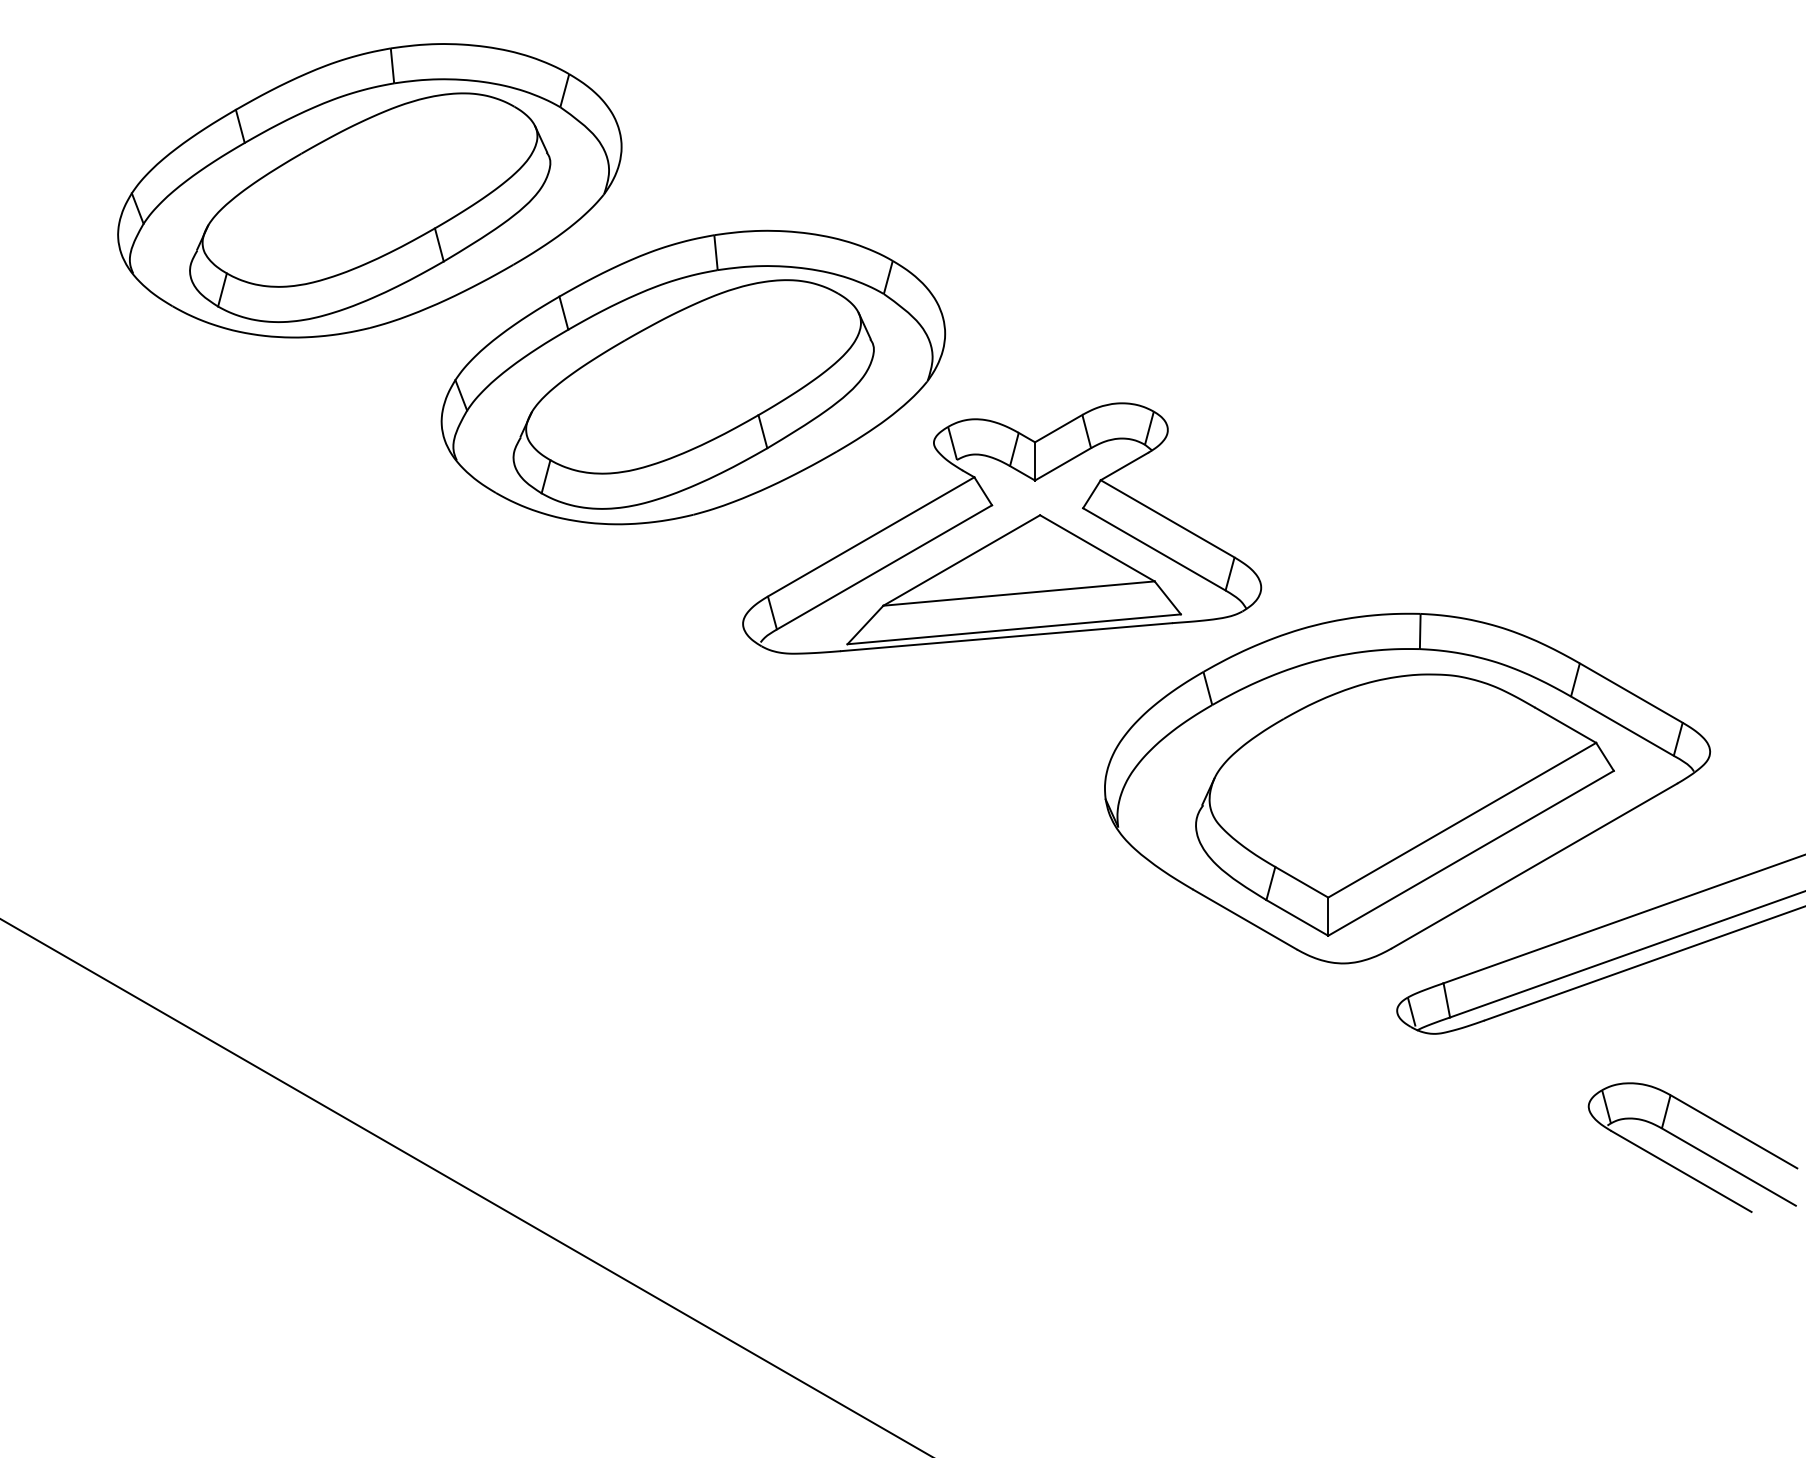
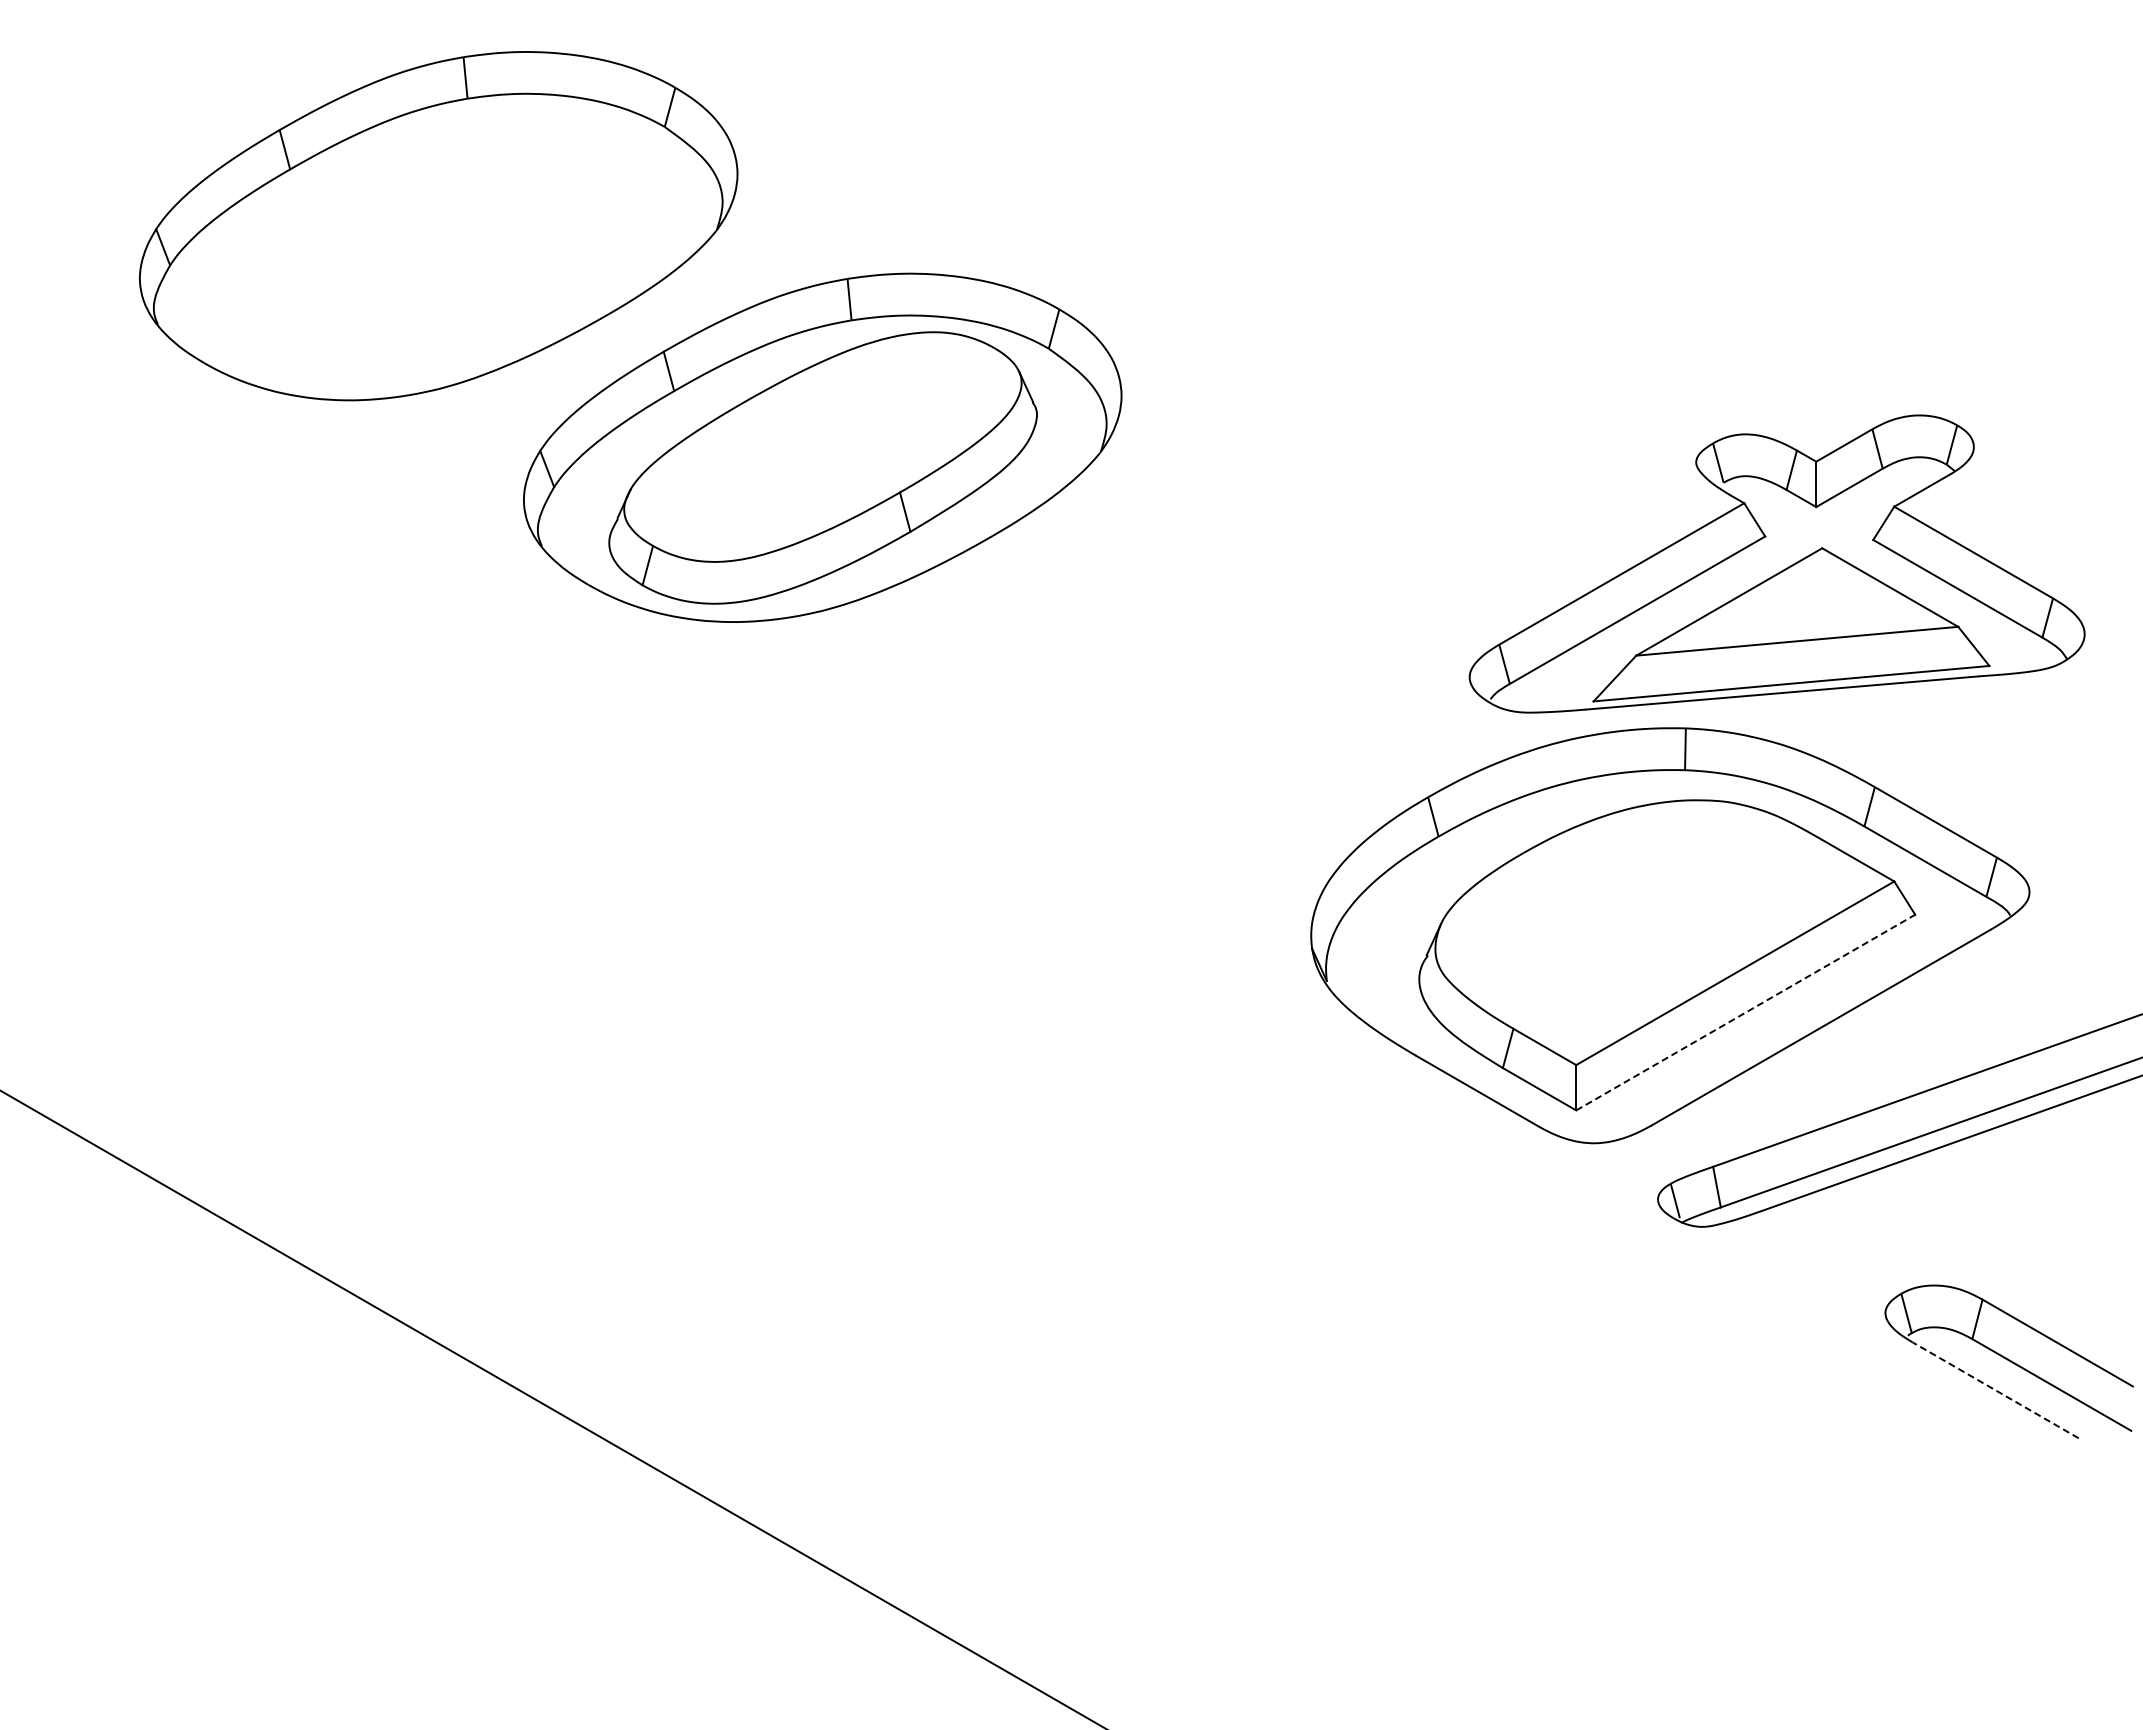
part: (369, 207) -> (438, 245), removed
part: (1001, 528) -> (1776, 563), moved
line: (1470, 853) -> (1745, 1012), solid -> dashed
line: (1681, 1171) -> (1995, 1390), solid -> dashed

